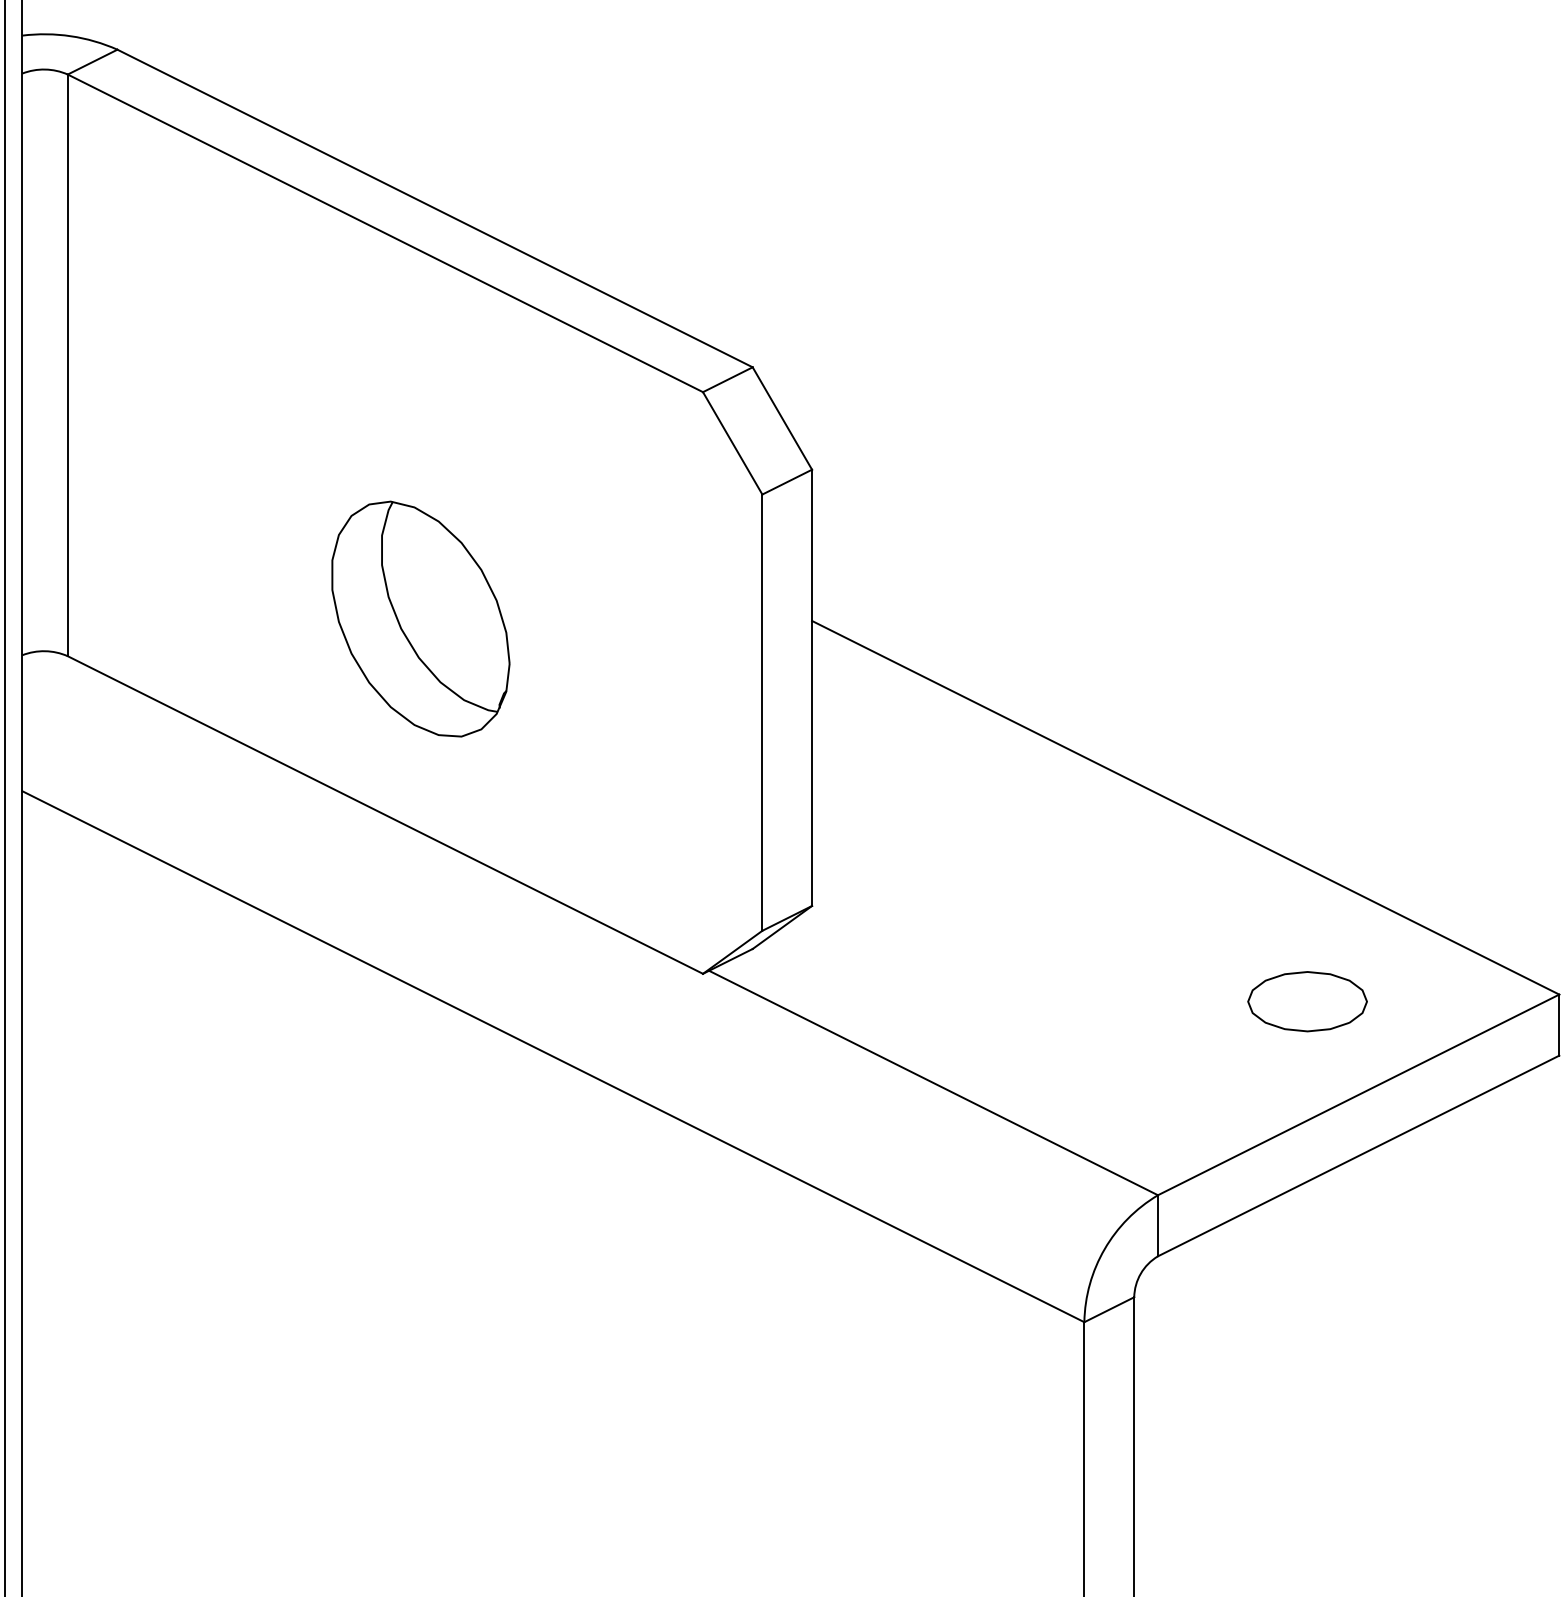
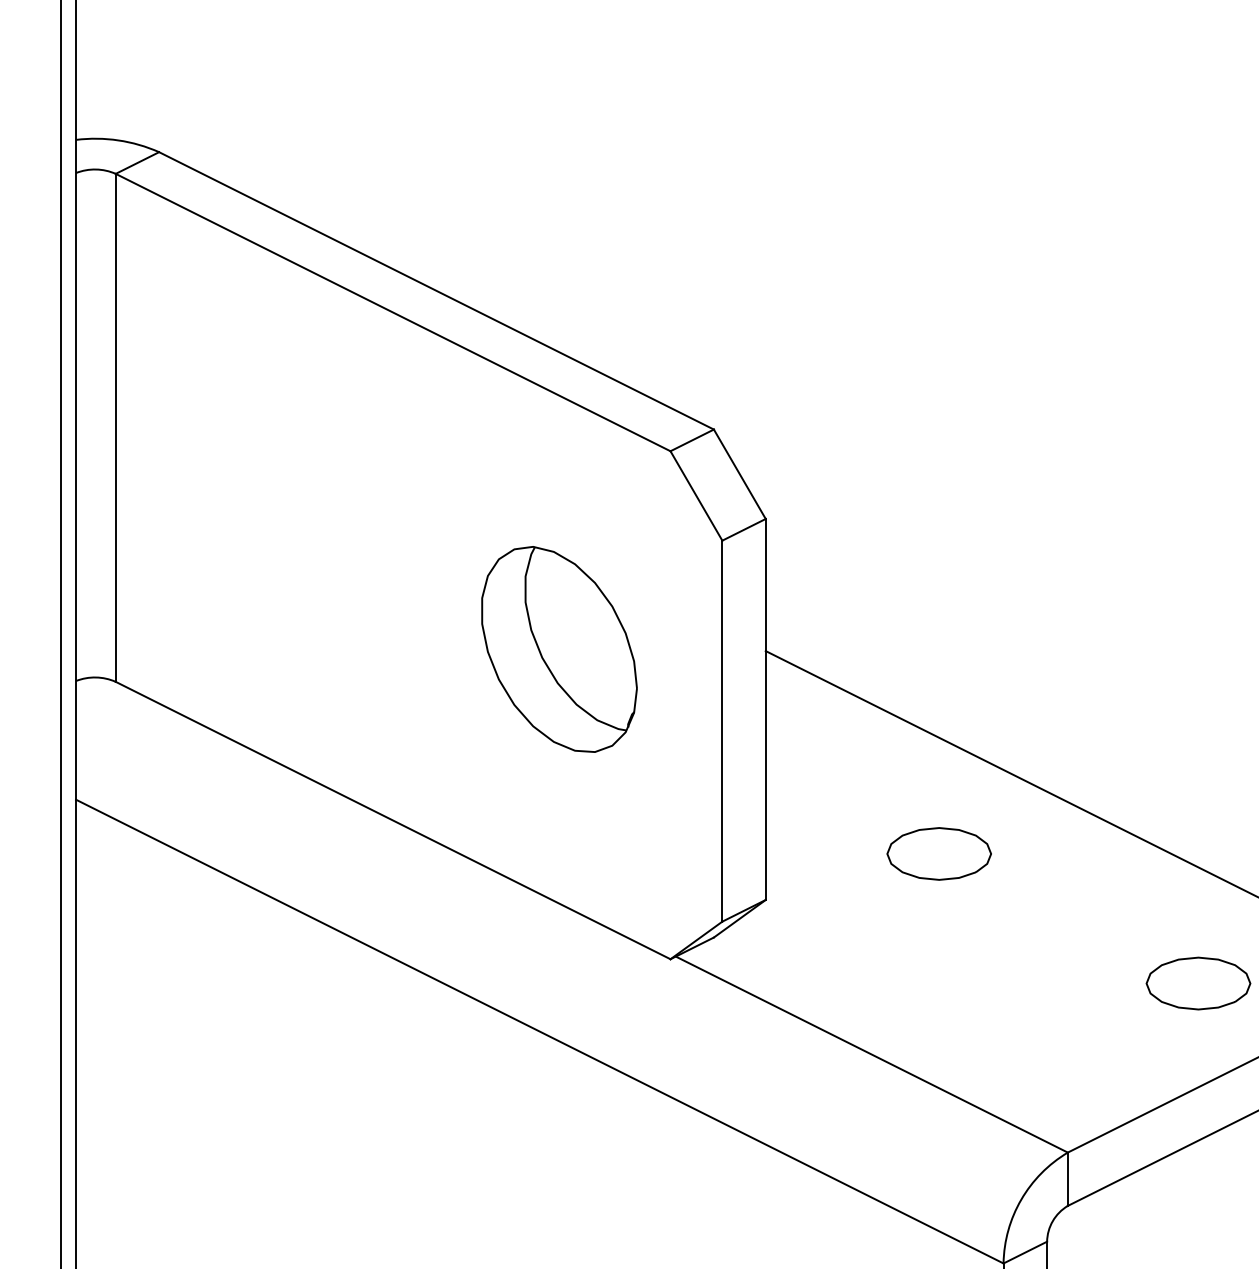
part: (420, 618) -> (559, 648), moved
part: (1010, 852) -> (939, 853), added

